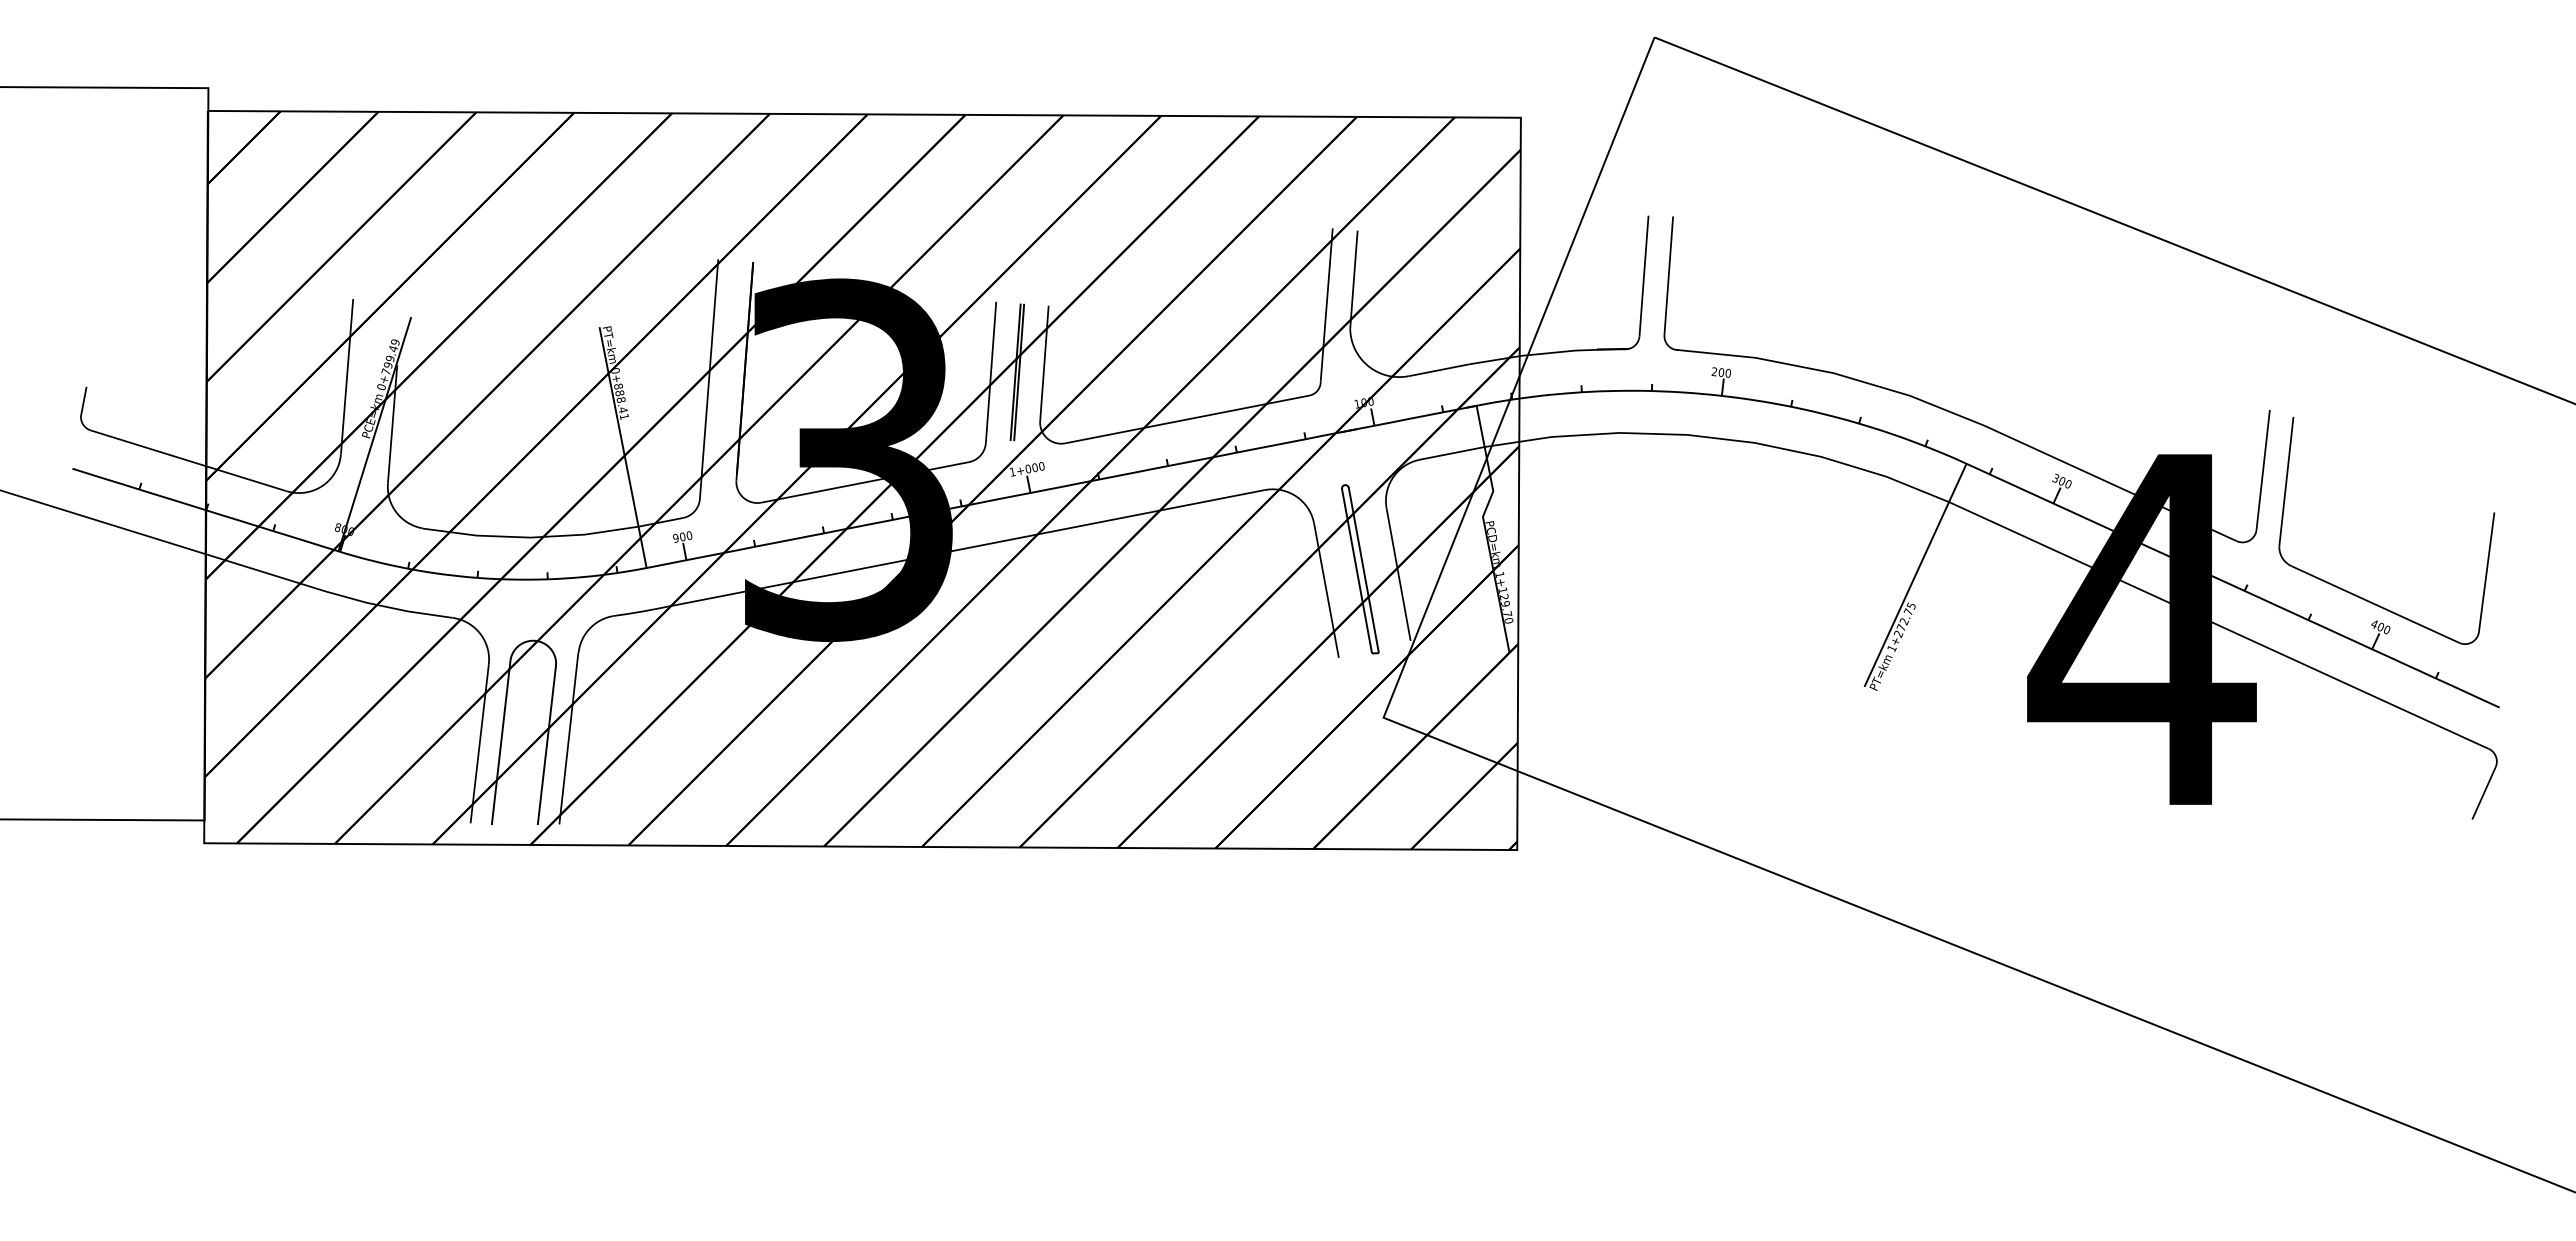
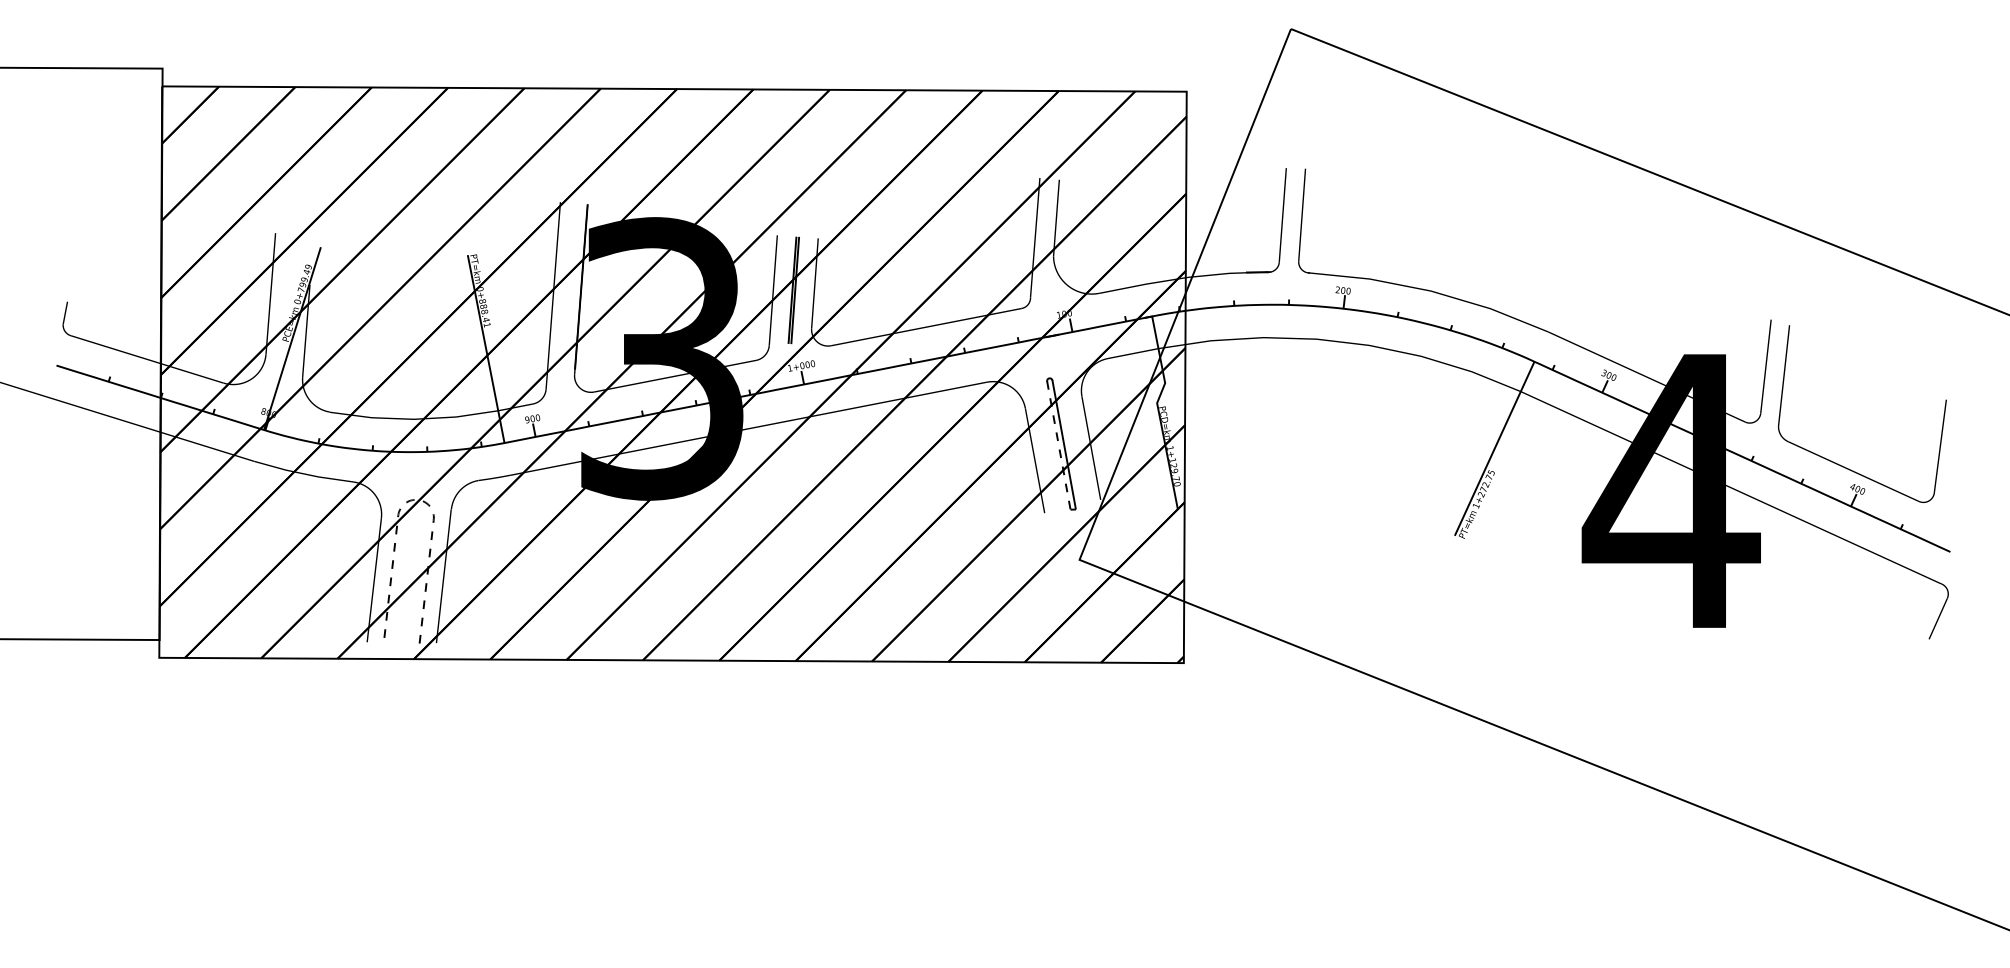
line: (1356, 571) -> (1058, 445), solid -> dashed
line: (533, 640) -> (416, 499), solid -> dashed

